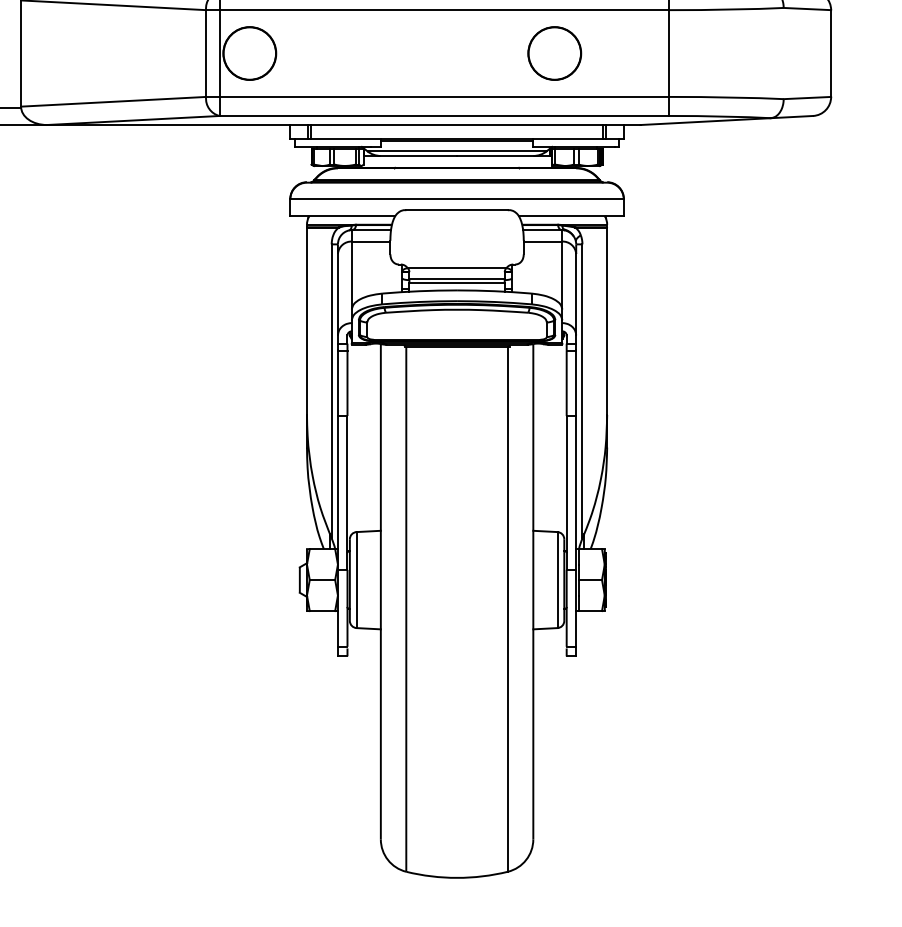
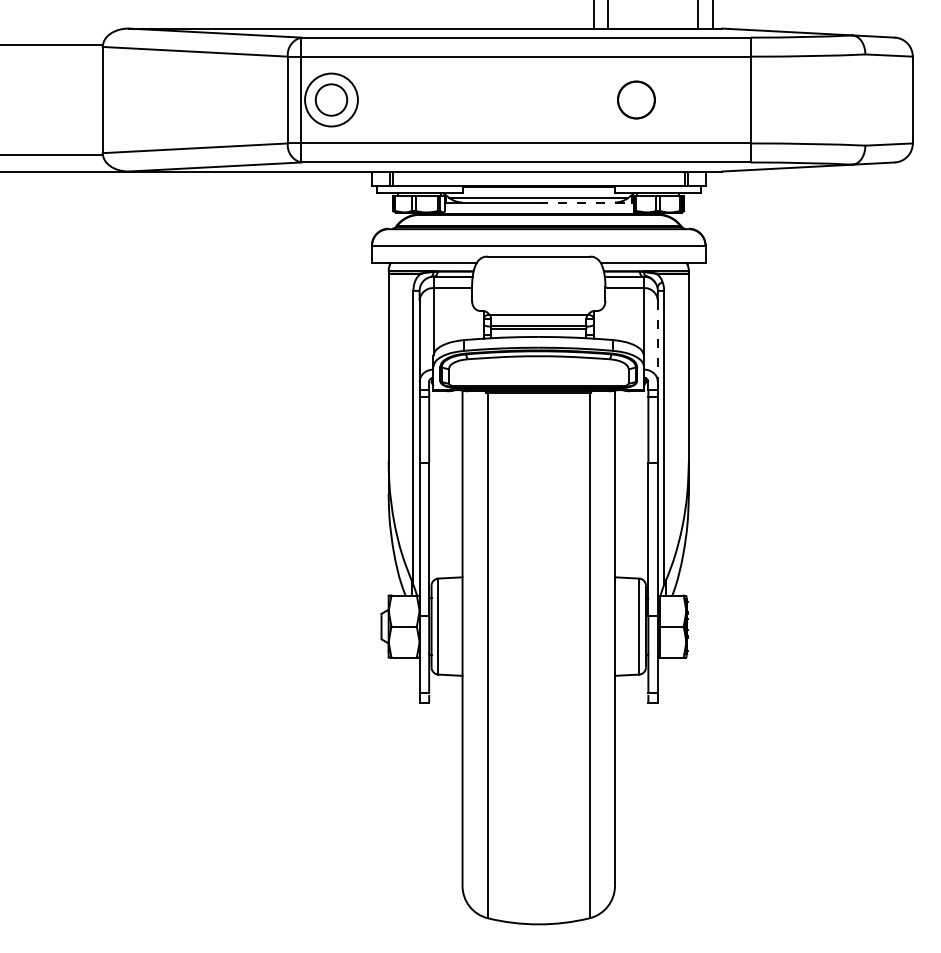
circle: (249, 52) -> (331, 99), size x0.6
part: (554, 52) -> (636, 99), size x0.7
line: (504, 155) -> (586, 202), solid -> dashed
line: (575, 294) -> (657, 341), solid -> dashed

